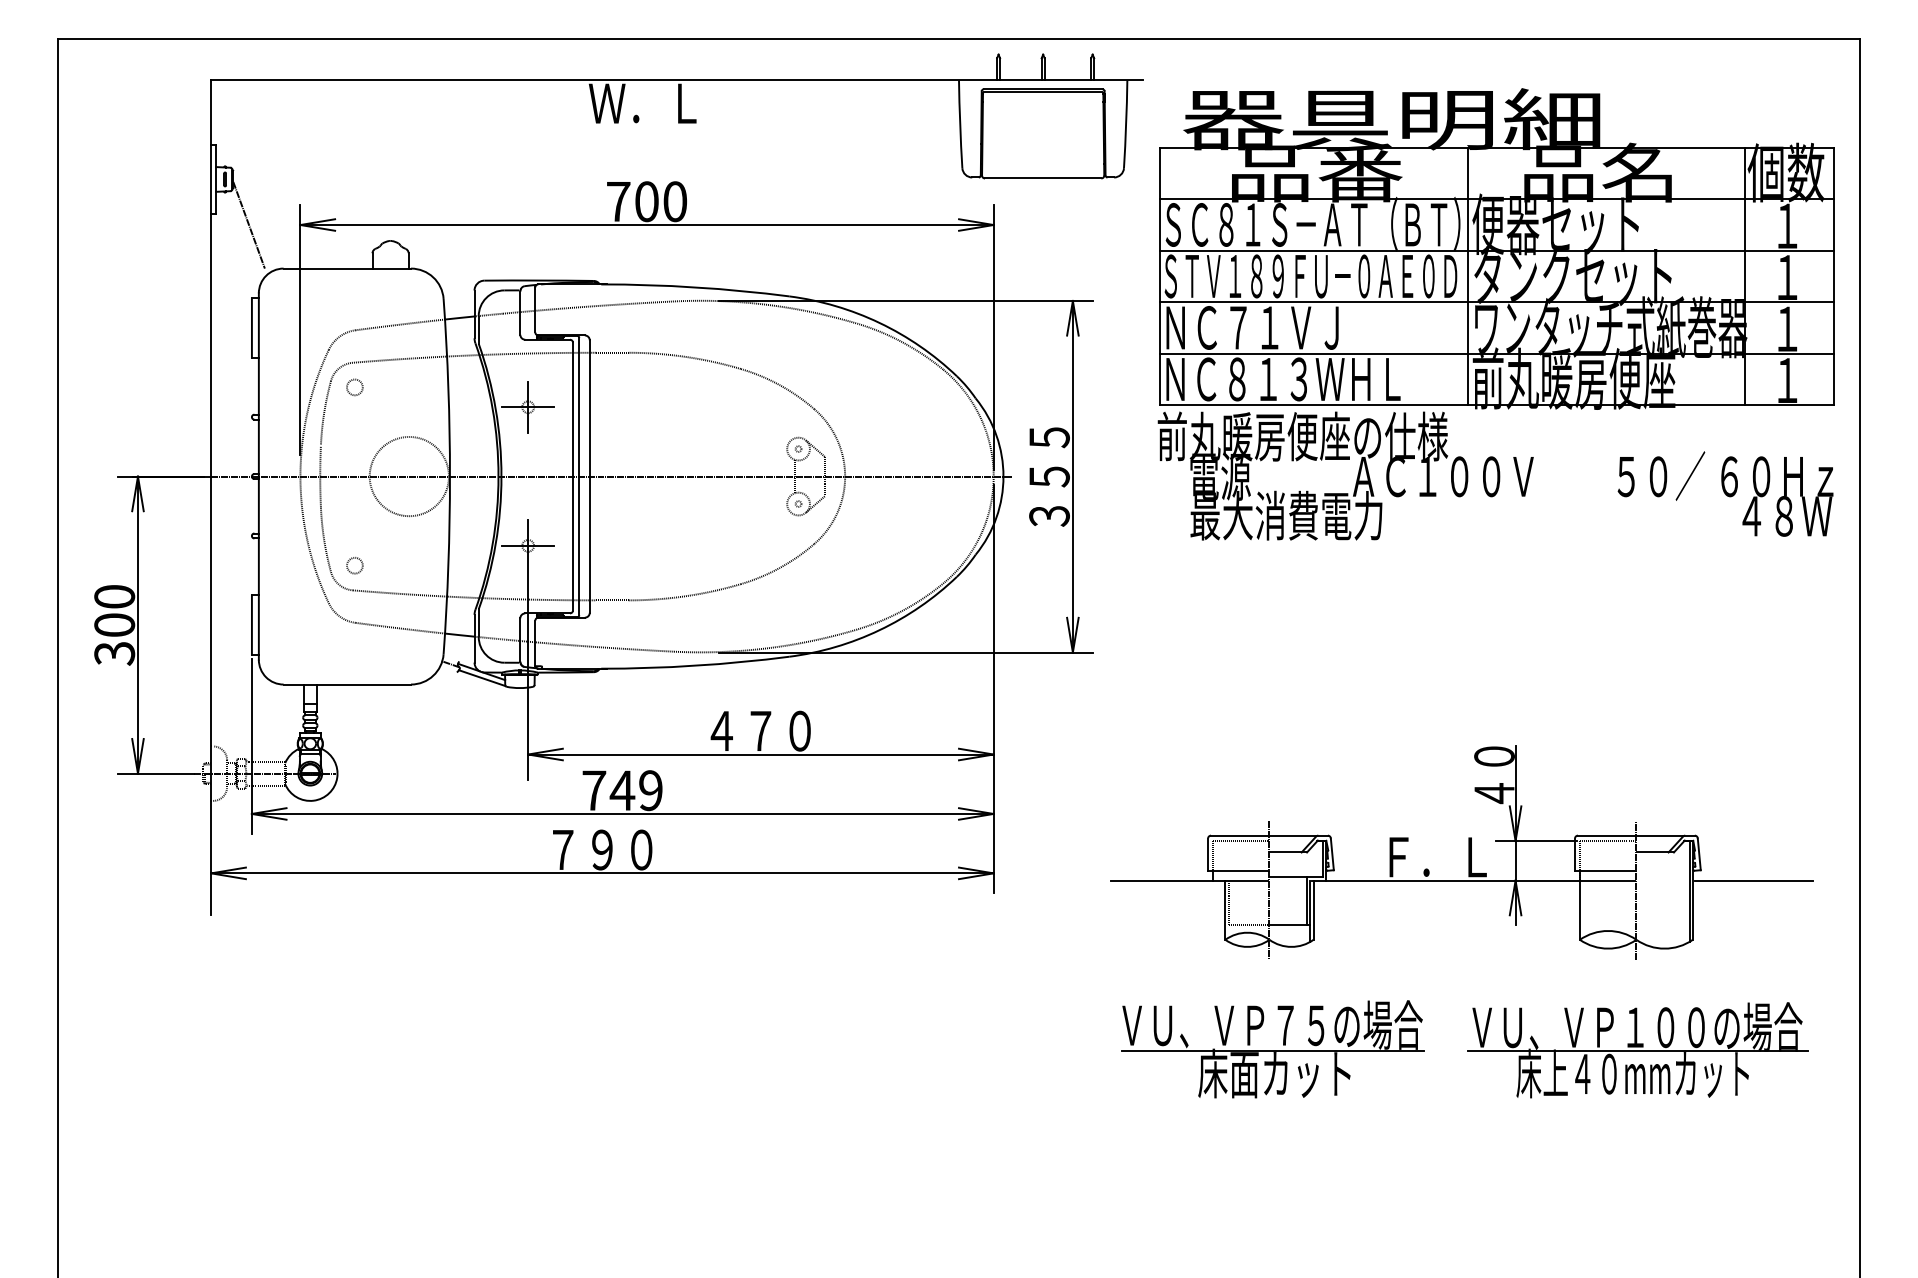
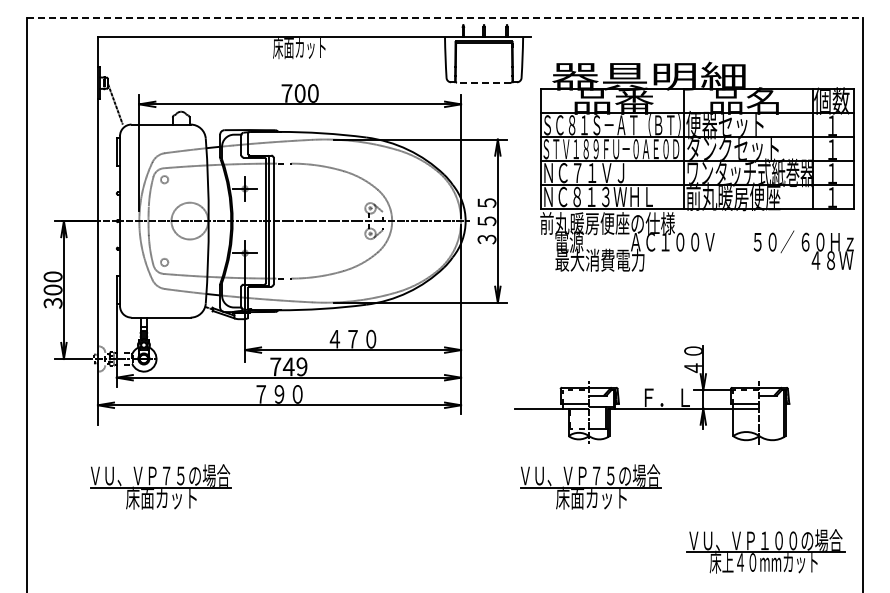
line: (960, 37) -> (445, 17), solid -> dashed
text: (645, 104) -> (299, 48), Ｗ．Ｌ -> 床面カット
line: (1044, 177) -> (484, 82), solid -> dashed
part: (1496, 313) -> (697, 166), moved
line: (1752, 880) -> (813, 408), removed
part: (346, 1048) -> (160, 486), added
part: (1636, 1050) -> (765, 551), moved

